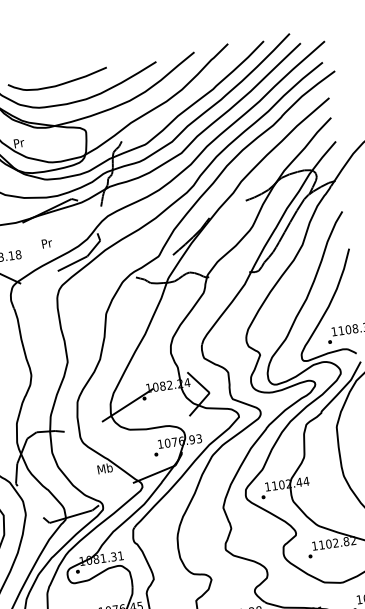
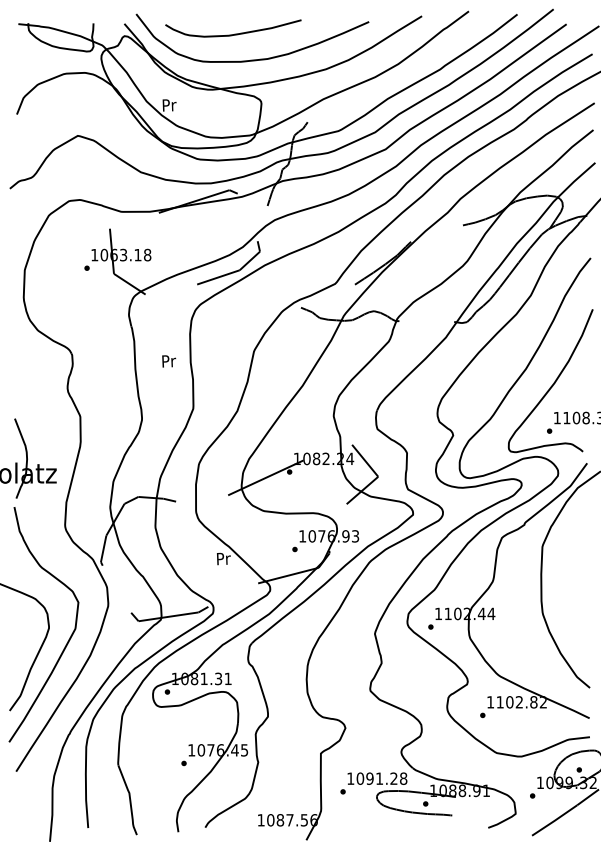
text: (47, 243) -> (169, 361), moved
text: (105, 468) -> (223, 558), Mb -> Pr

